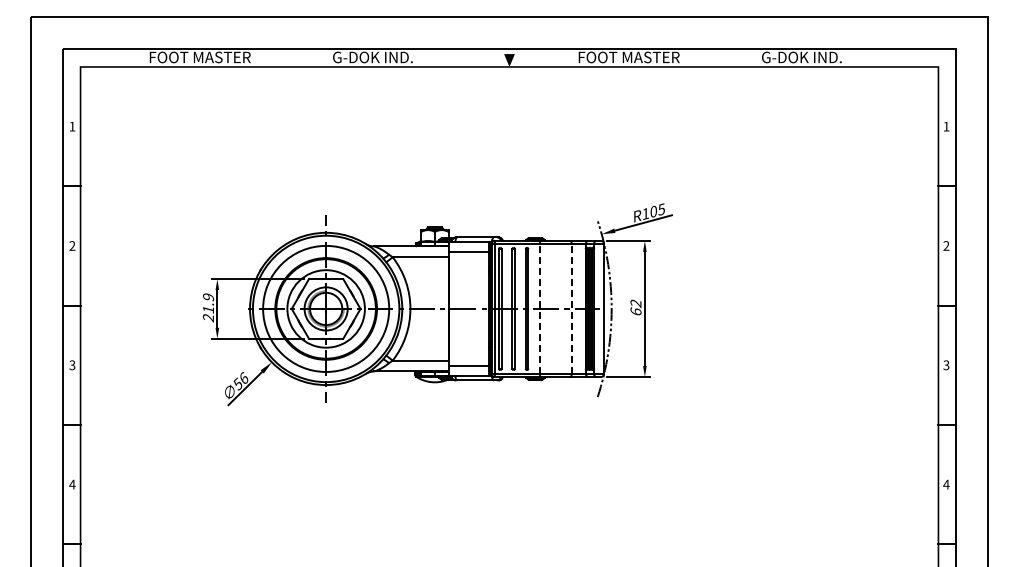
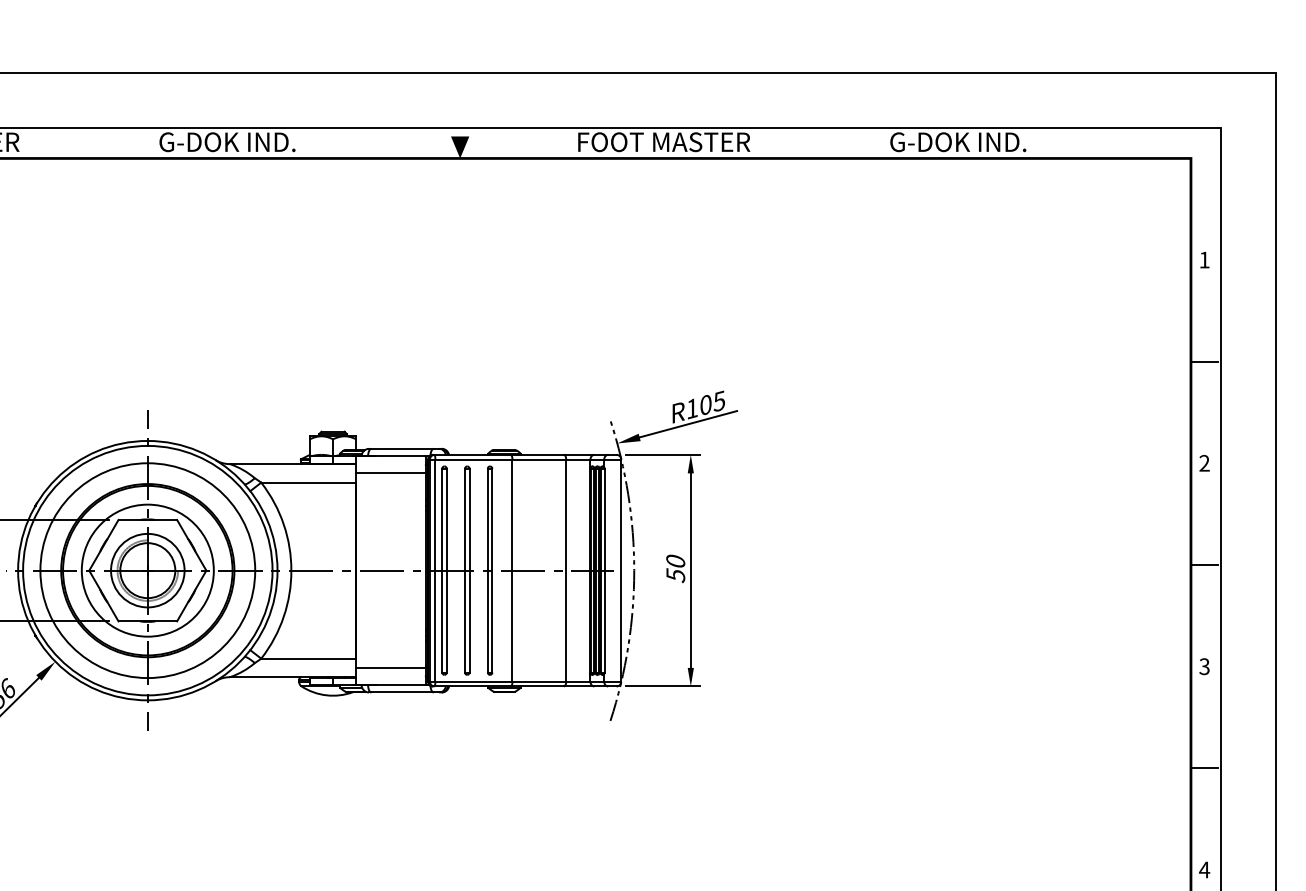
text: (635, 307) -> (674, 568), 62 -> 50
line: (540, 308) -> (512, 569), dashed -> solid
line: (571, 308) -> (565, 569), dashed -> solid

